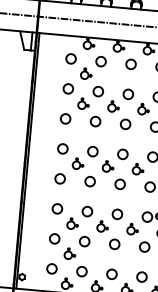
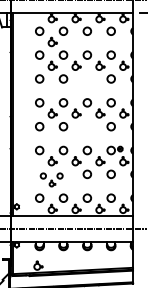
circle: (125, 123) -> (87, 78), removed
circle: (120, 184) -> (87, 126), removed
part: (68, 246) -> (51, 179), size x0.7

